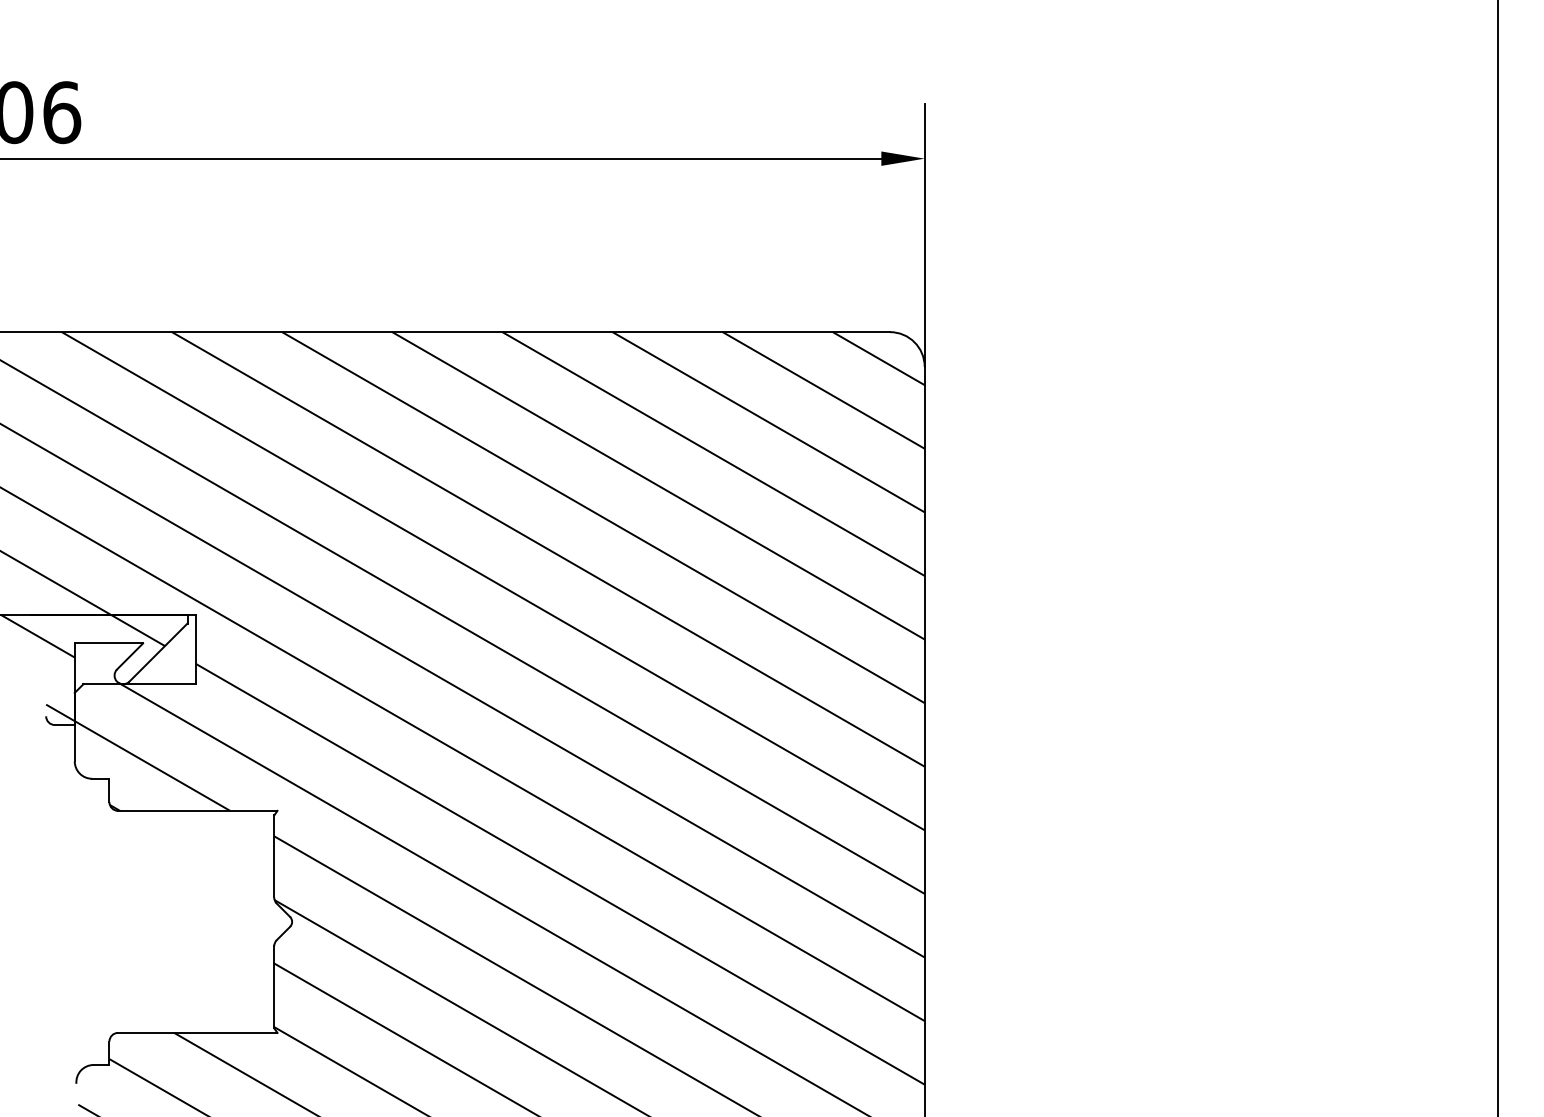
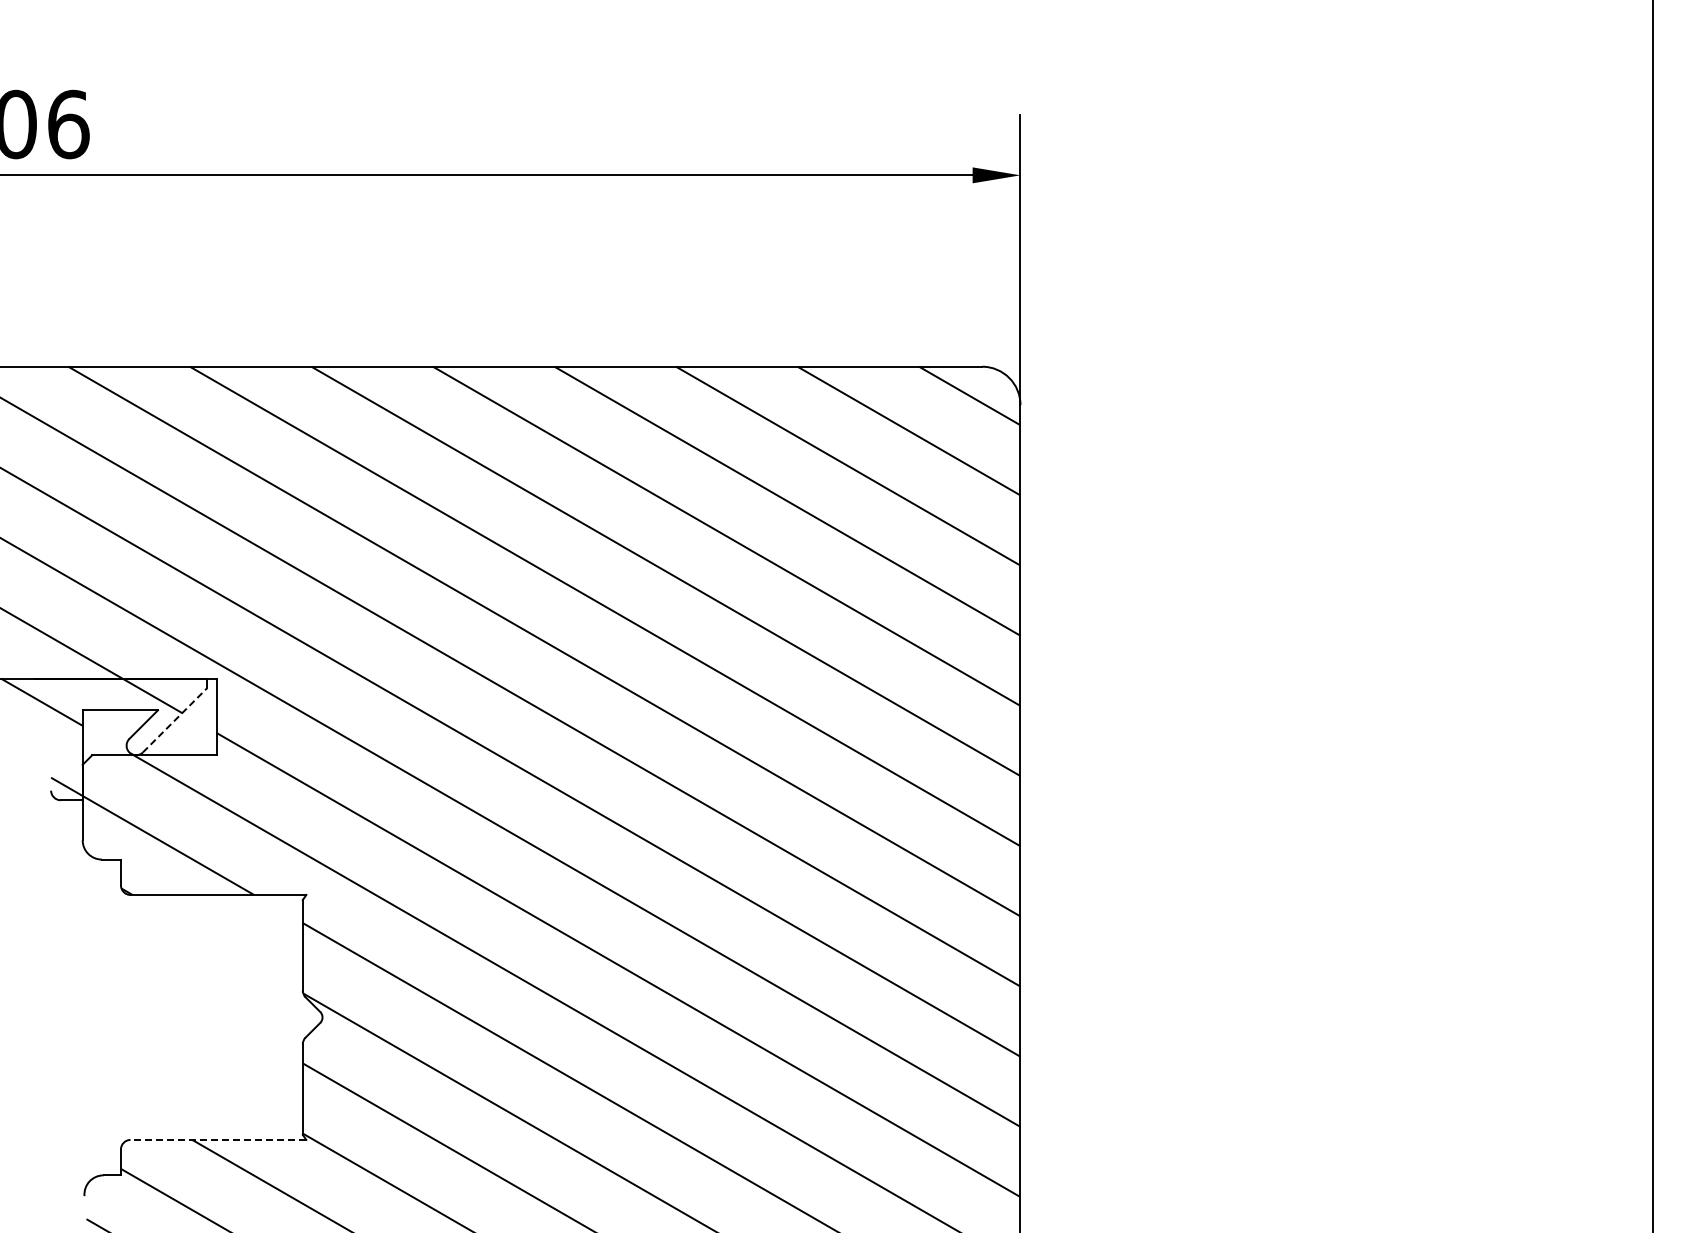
line: (158, 652) -> (175, 720), solid -> dashed
line: (197, 1032) -> (218, 1139), solid -> dashed

